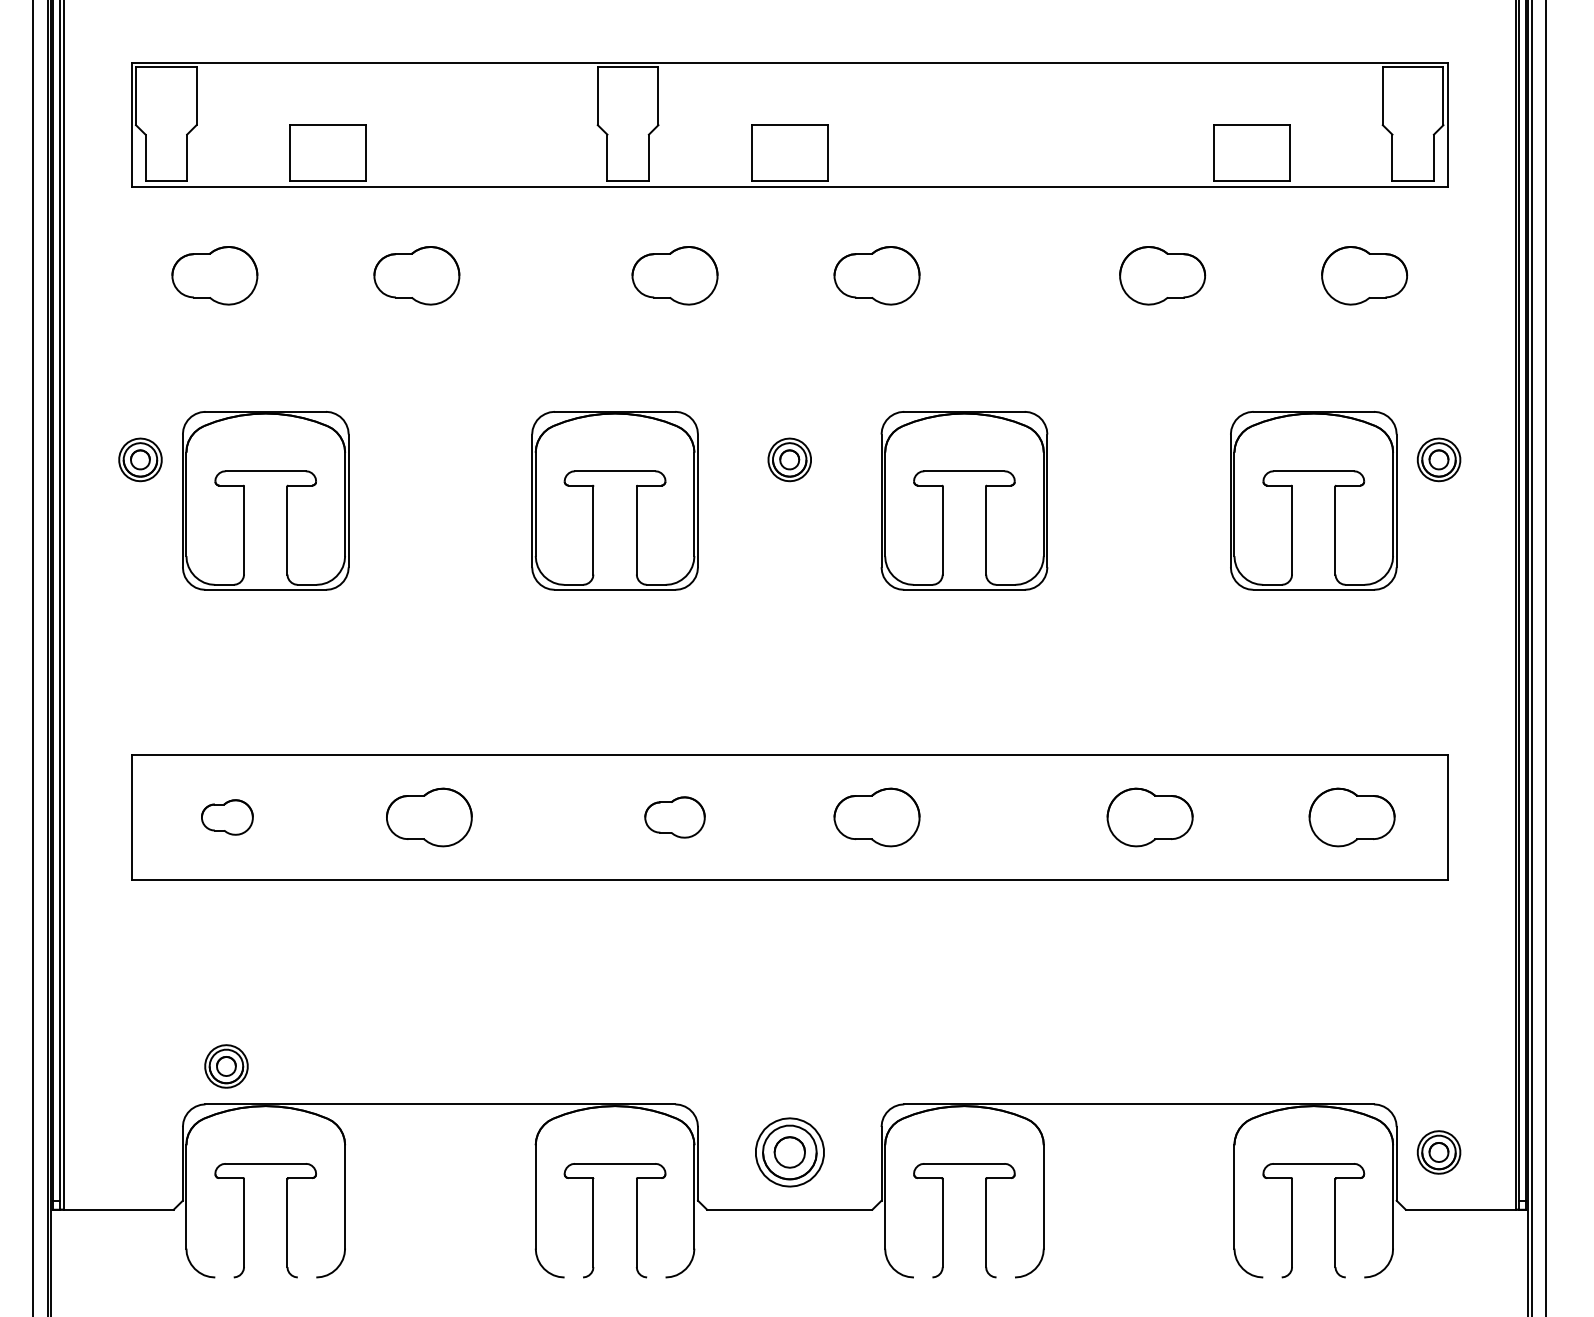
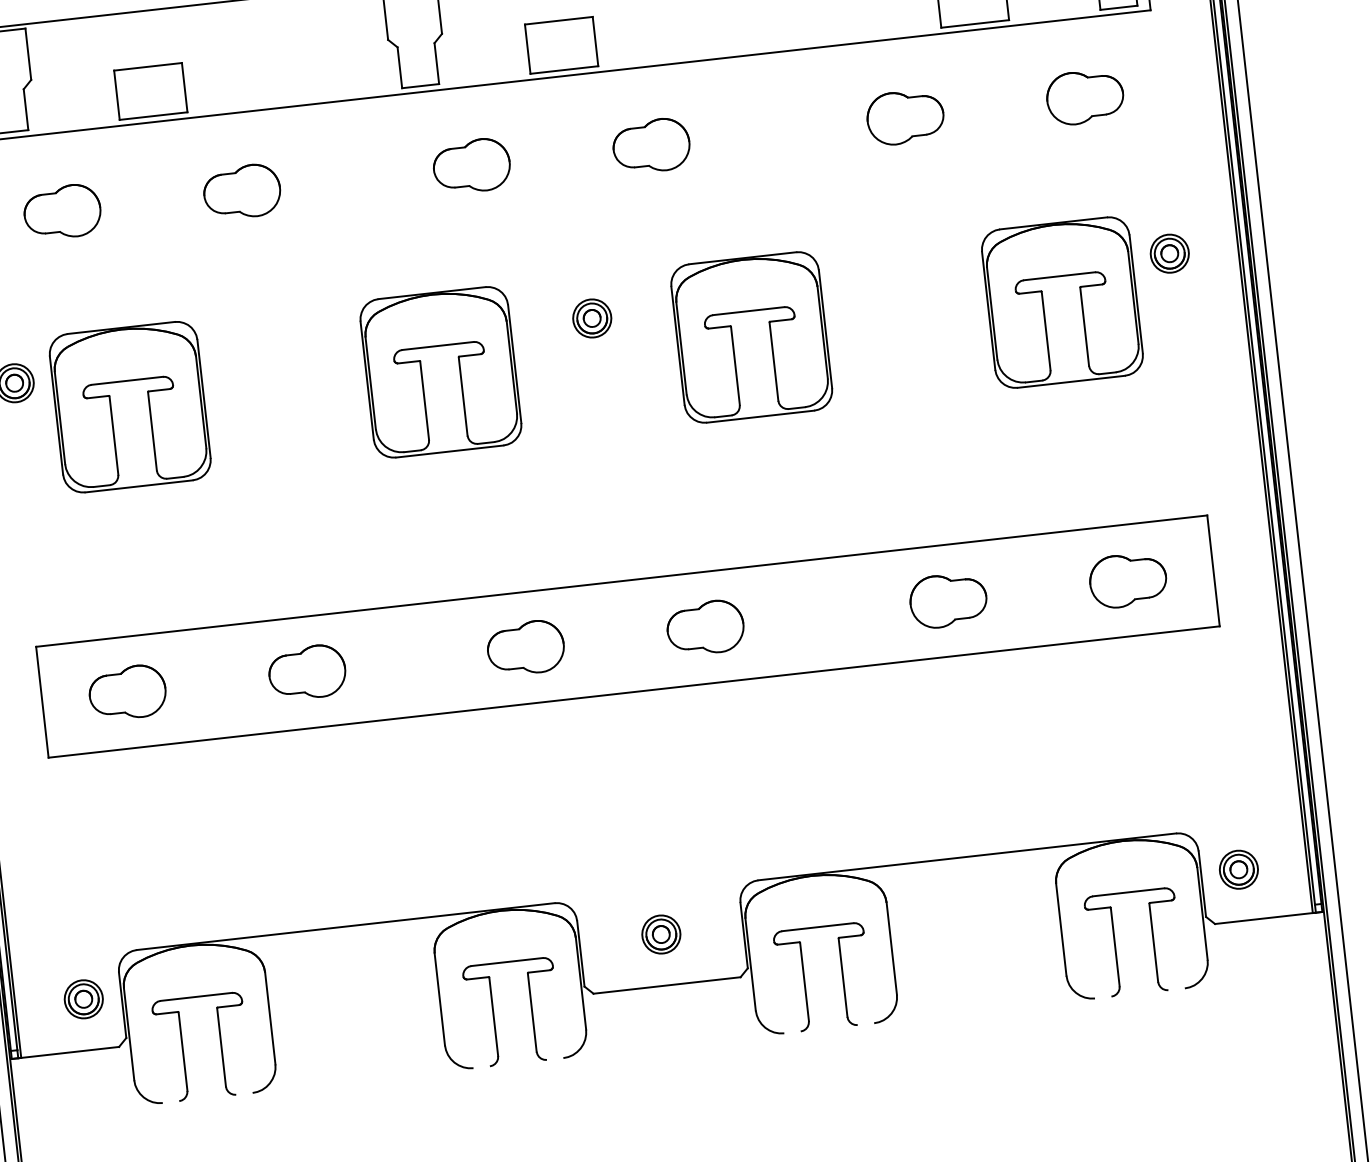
part: (227, 817) -> (127, 692), size x1.67
part: (674, 817) -> (525, 648), size x1.43
part: (226, 1066) -> (83, 999), moved
part: (789, 1152) -> (661, 934), size x0.62

